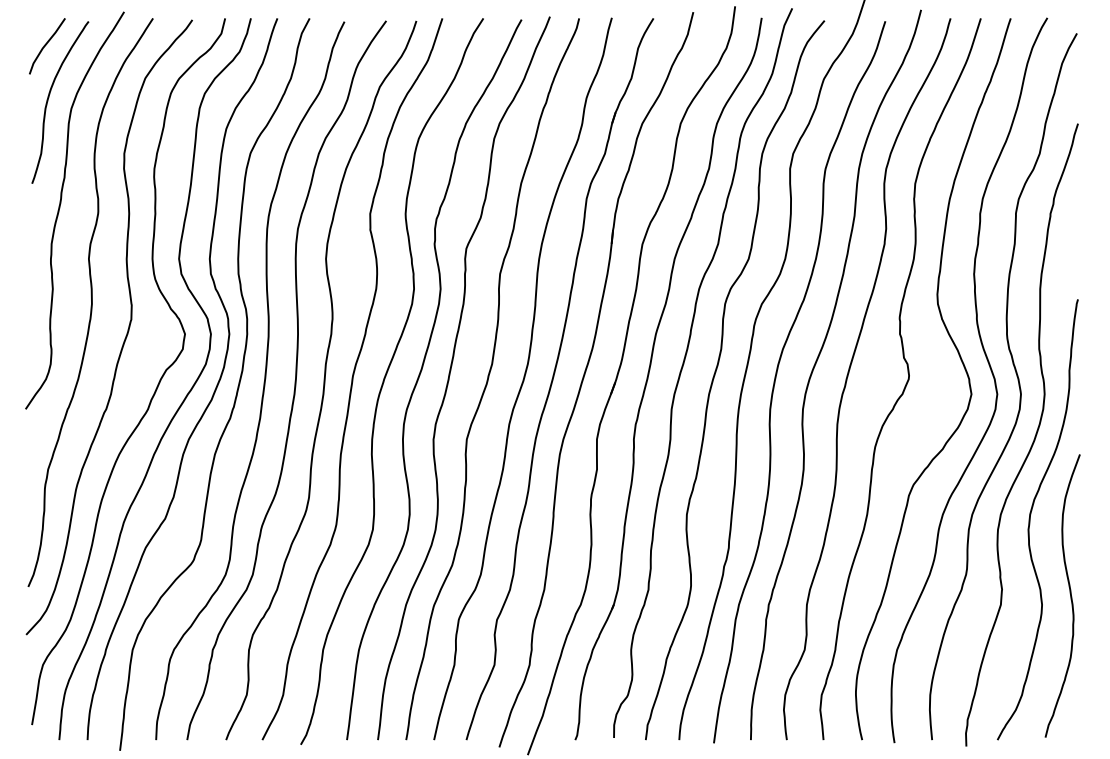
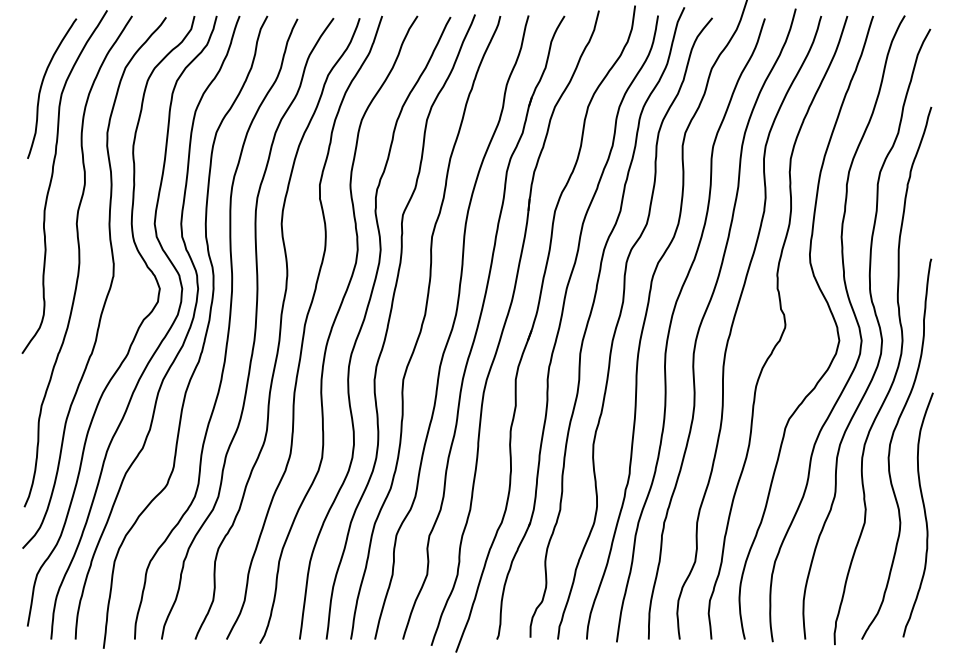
line: (46, 45) -> (40, 39), removed

